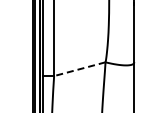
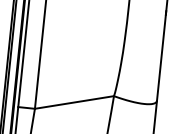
line: (79, 69) -> (73, 102), dashed -> solid

